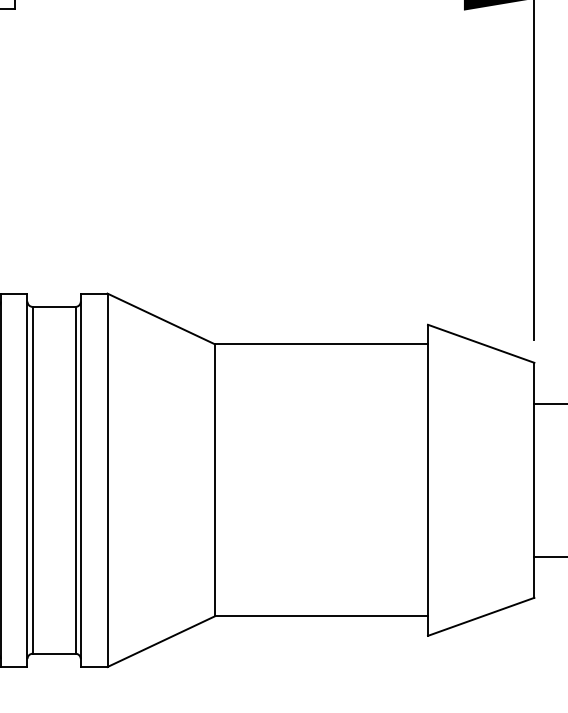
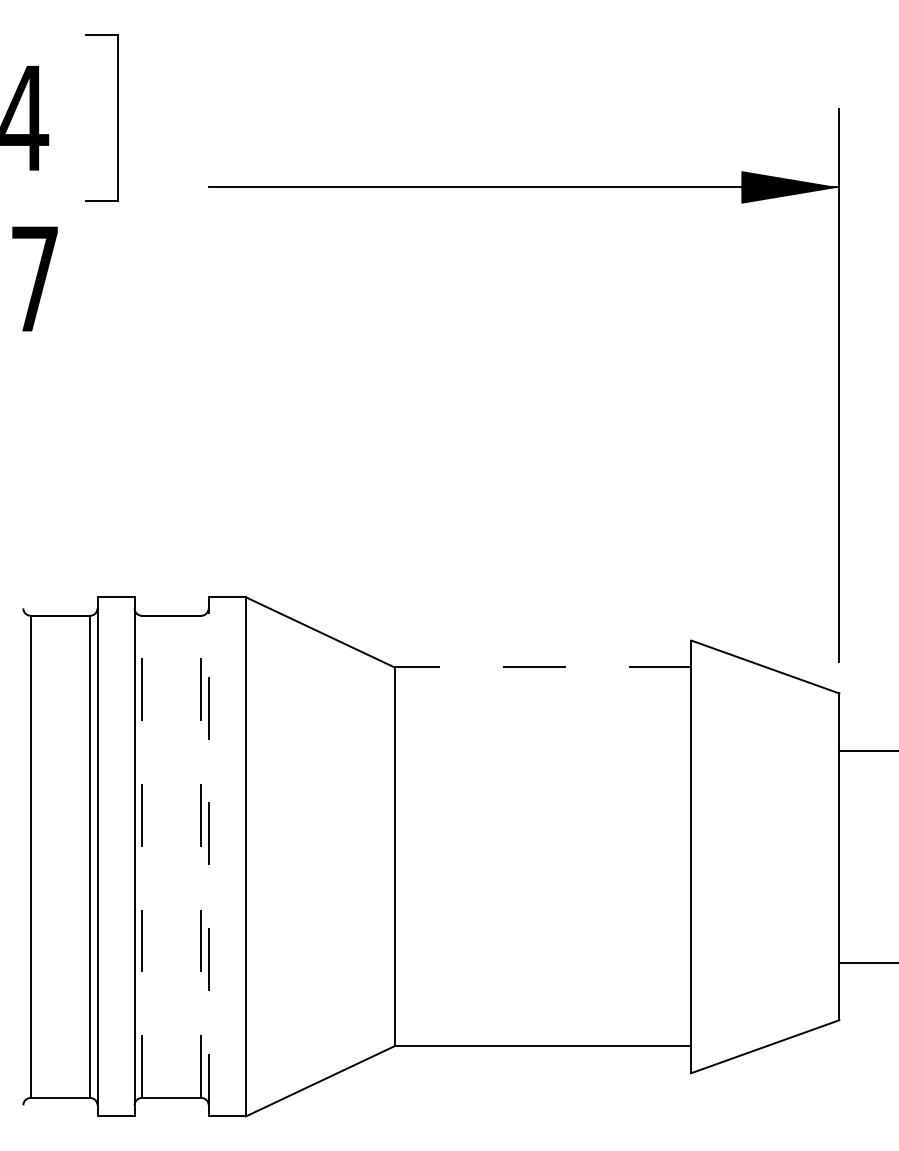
line: (320, 344) -> (542, 667), solid -> dashed
line: (32, 480) -> (141, 856), solid -> dashed
line: (75, 480) -> (201, 856), solid -> dashed
line: (80, 480) -> (208, 856), solid -> dashed

